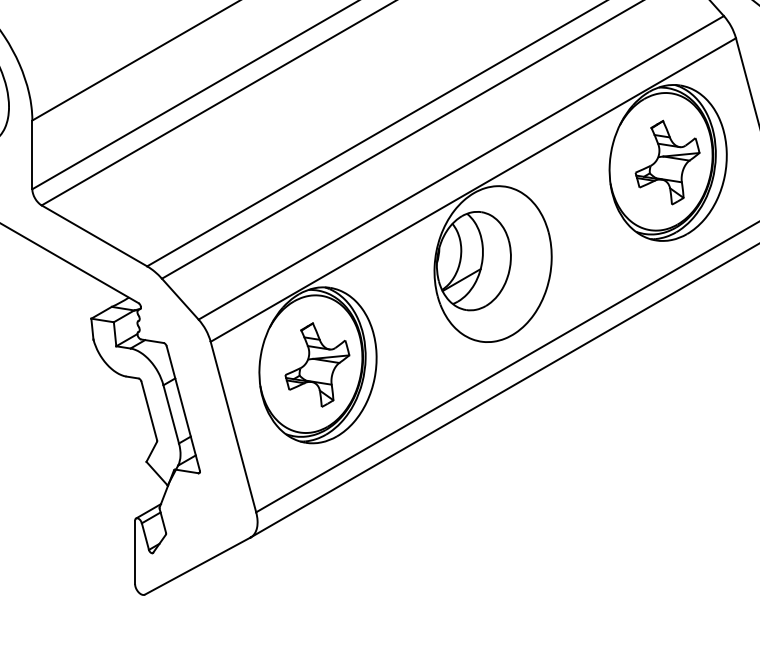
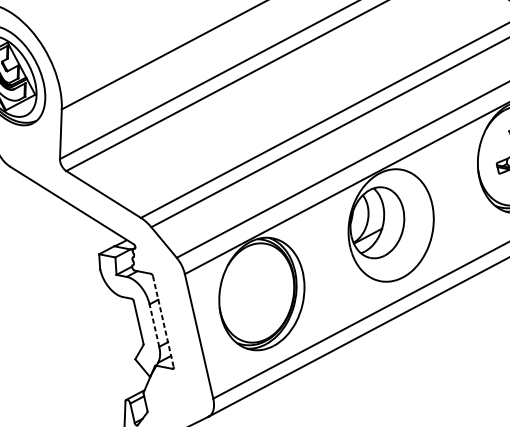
part: (317, 364) -> (261, 293), removed
line: (183, 408) -> (163, 321), solid -> dashed
line: (171, 413) -> (154, 324), solid -> dashed

